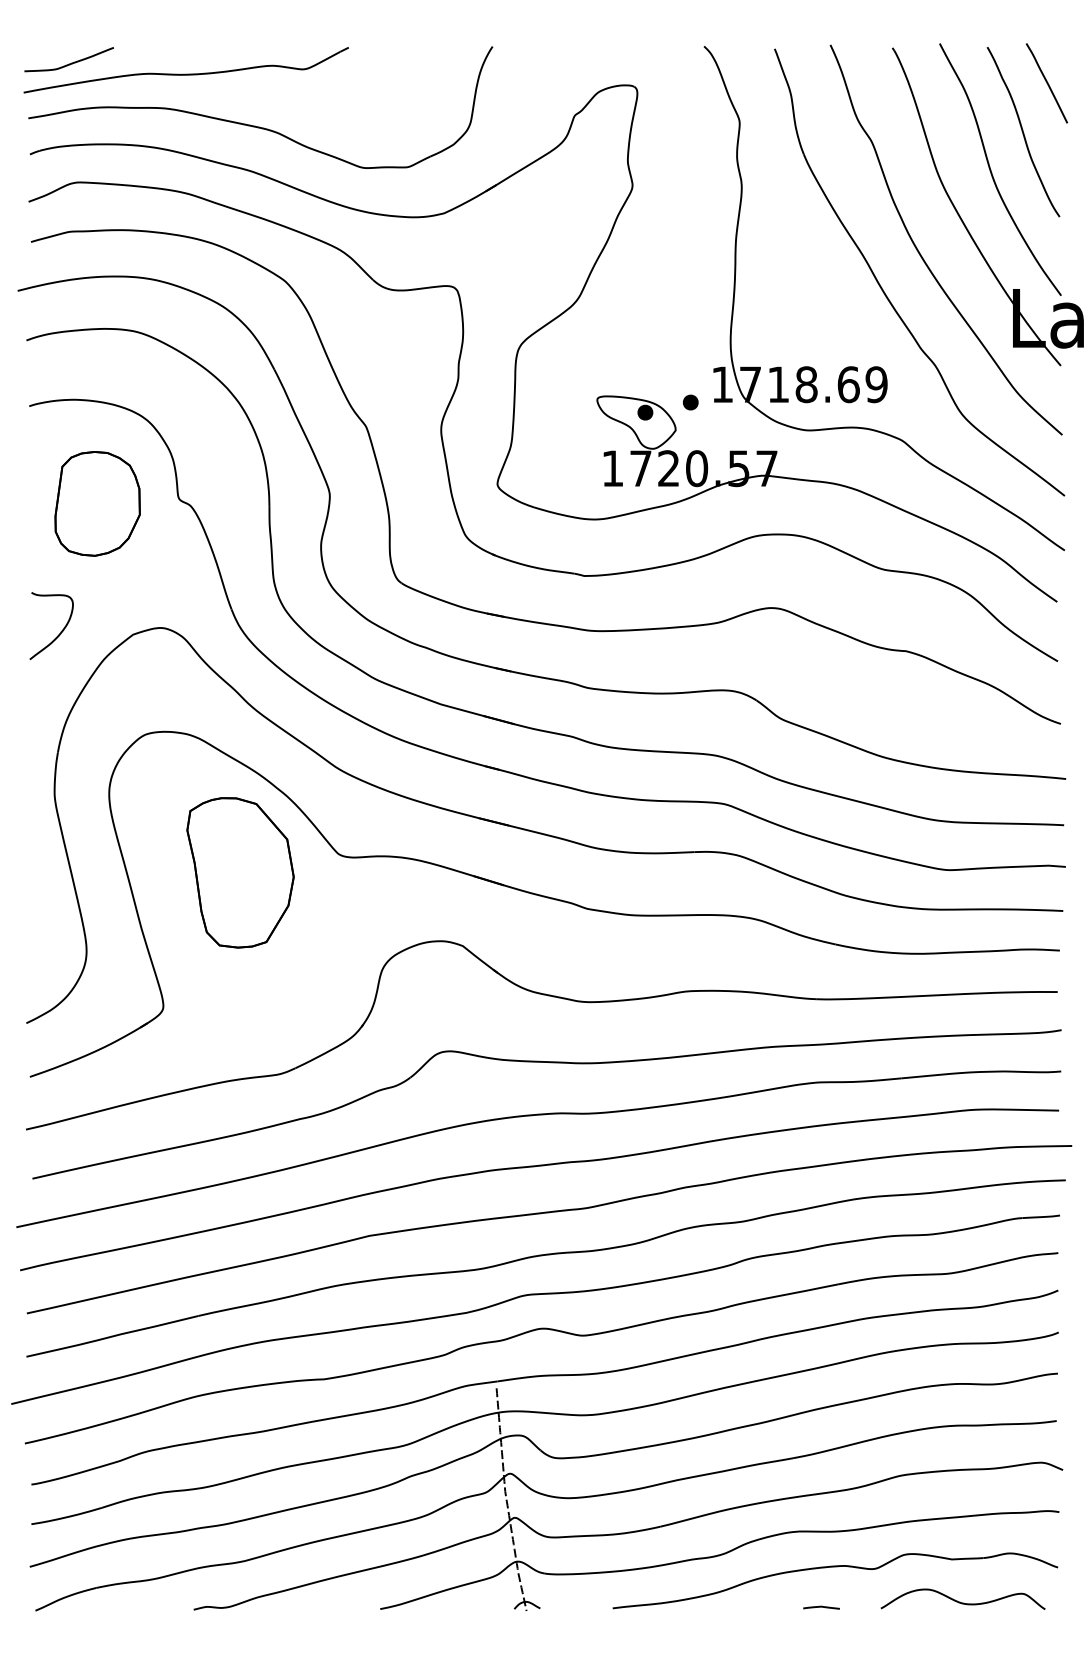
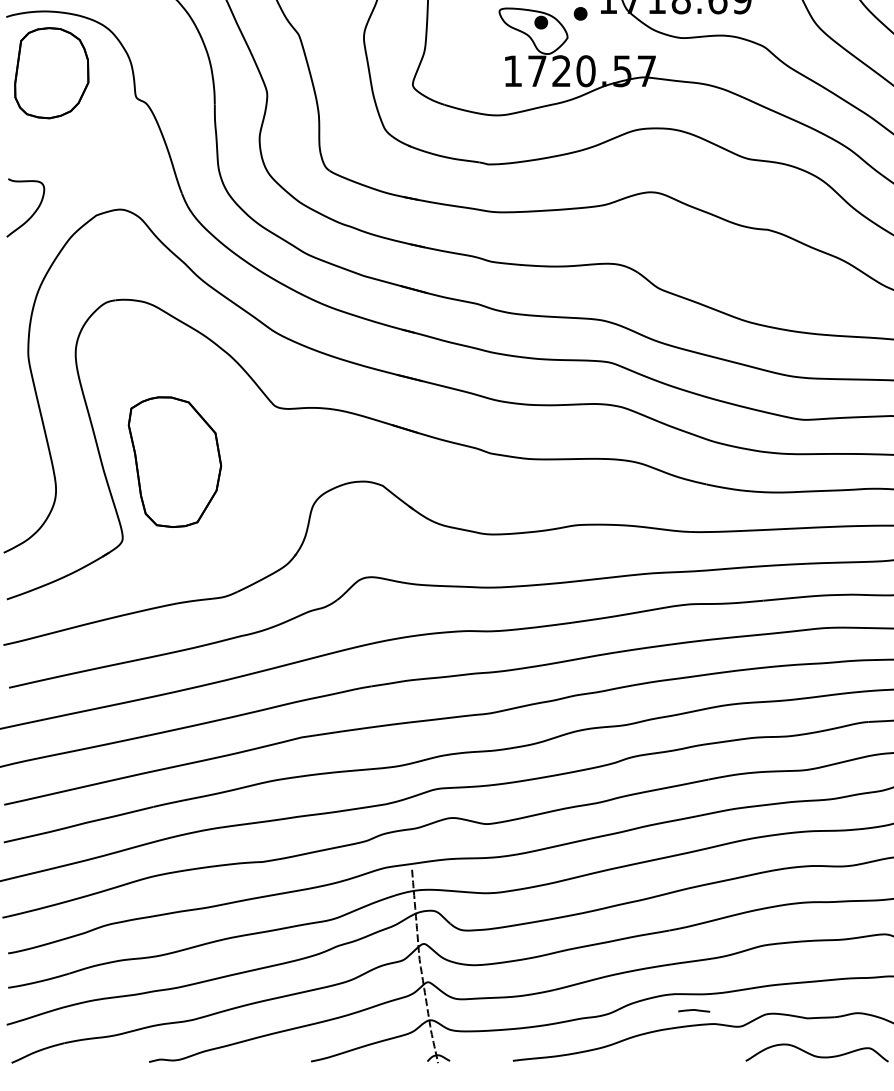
part: (97, 503) -> (51, 72), moved
part: (240, 872) -> (174, 461), moved
curve: (821, 1607) -> (694, 1010), moved

